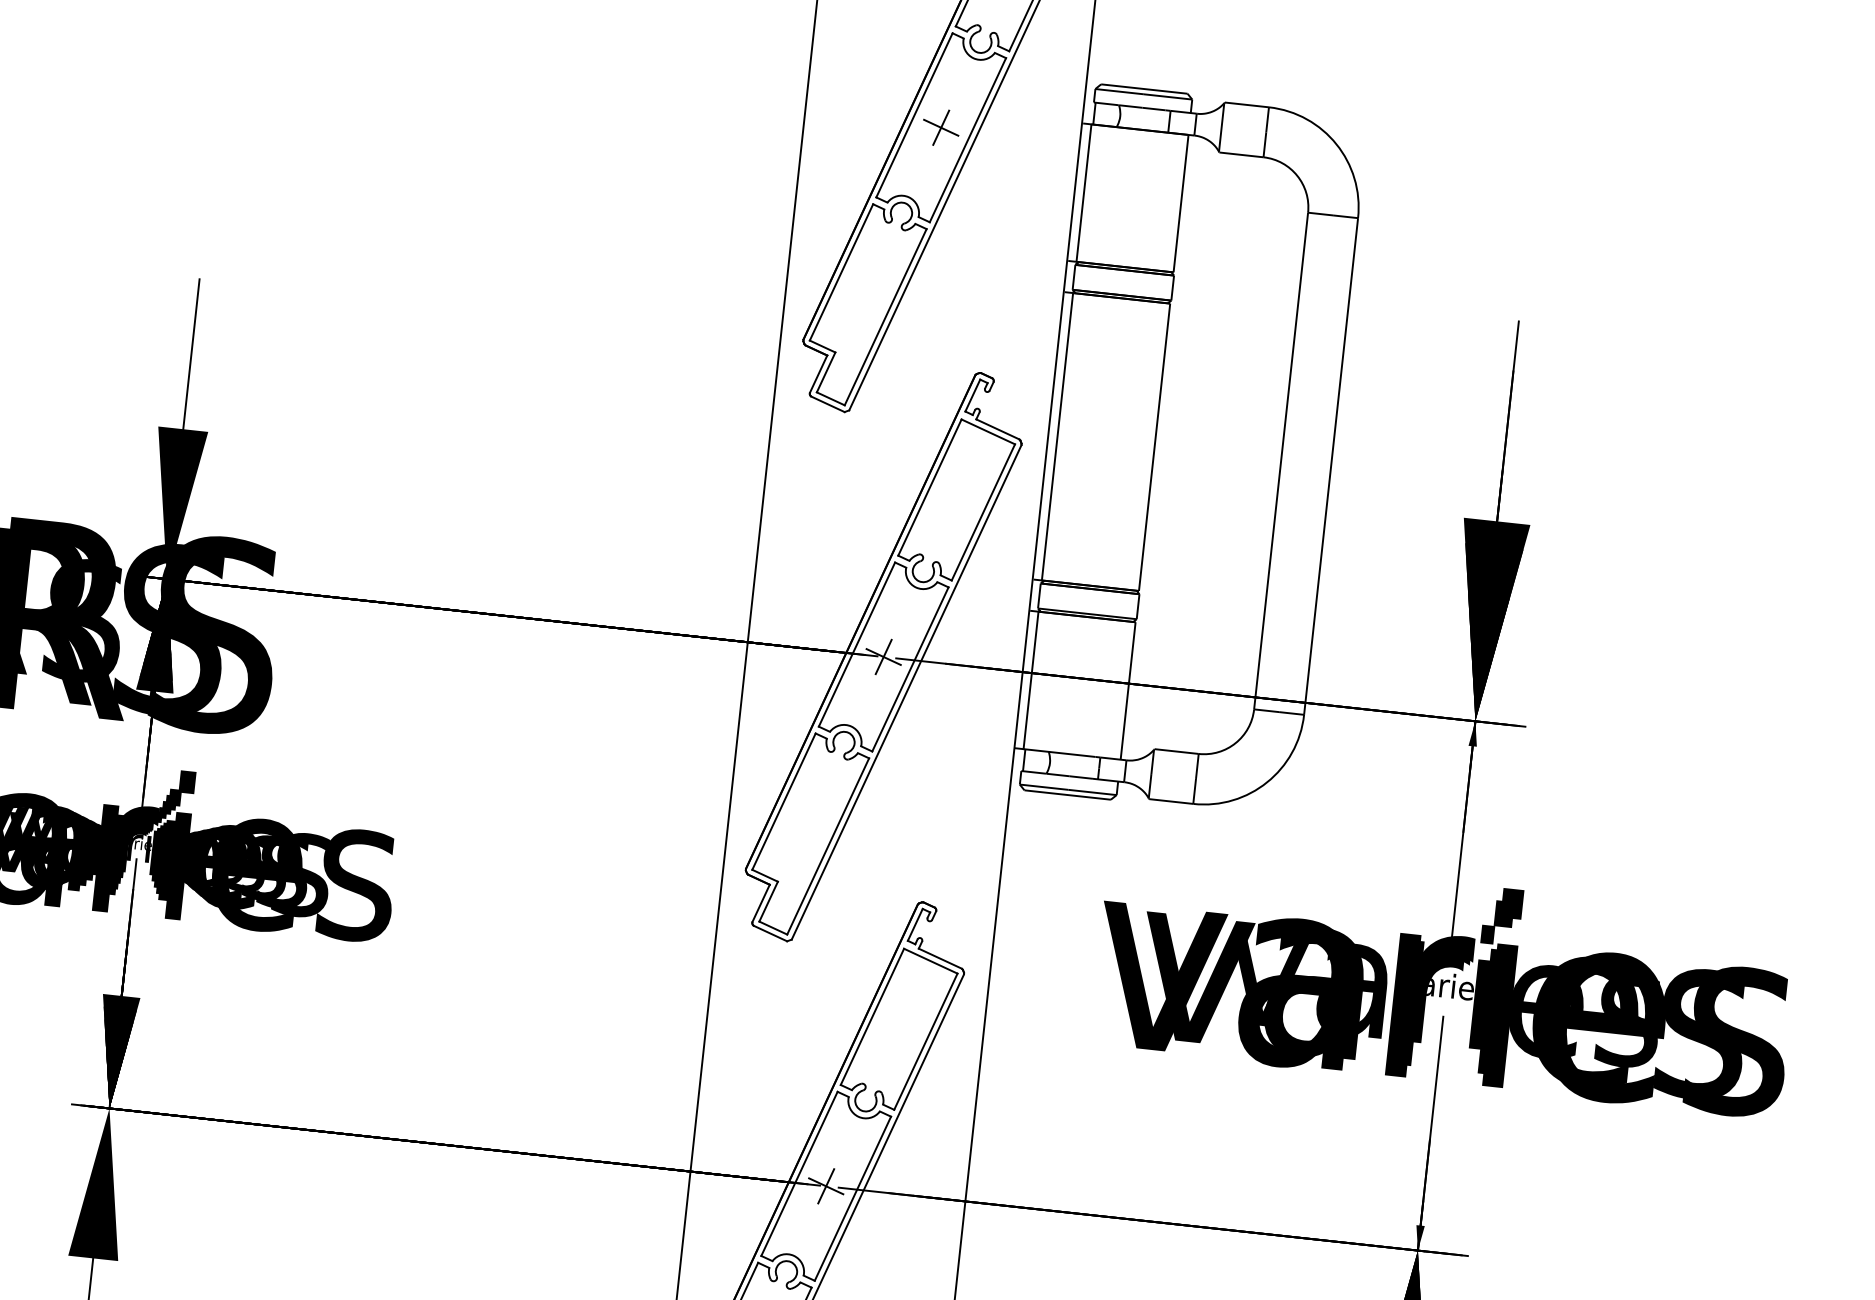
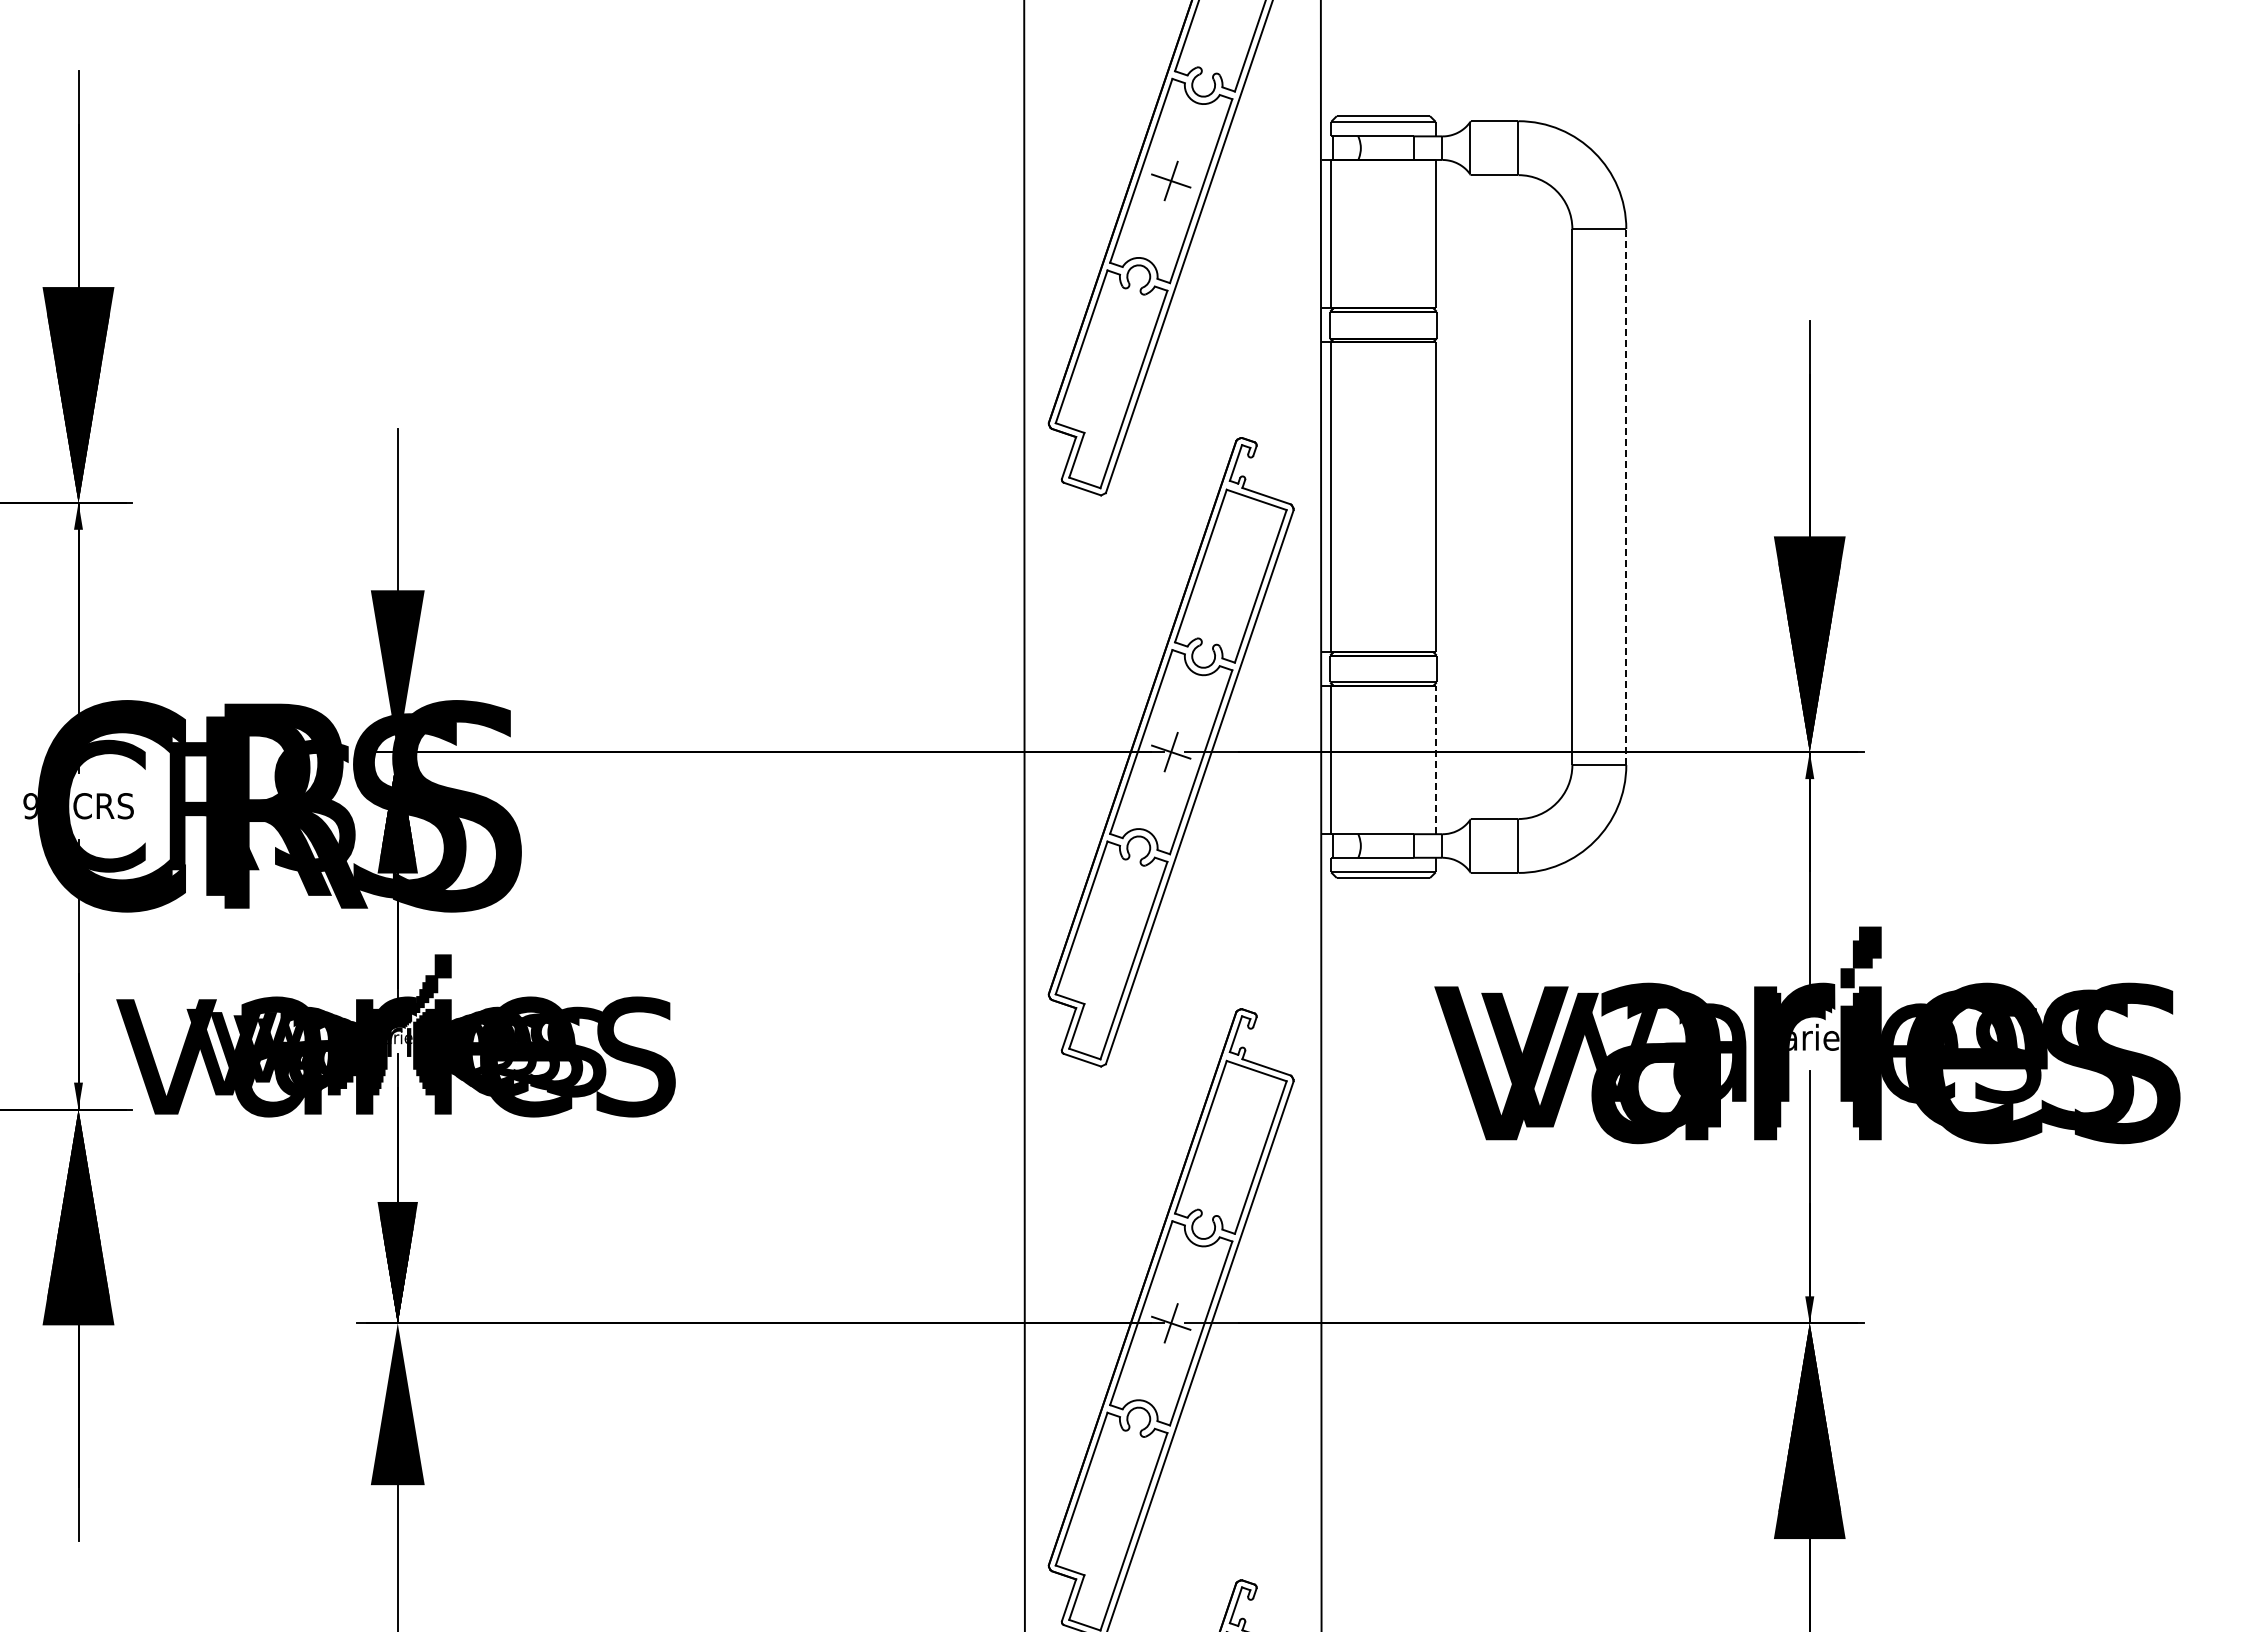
line: (1331, 466) -> (1626, 497), solid -> dashed
line: (1127, 690) -> (1435, 759), solid -> dashed

